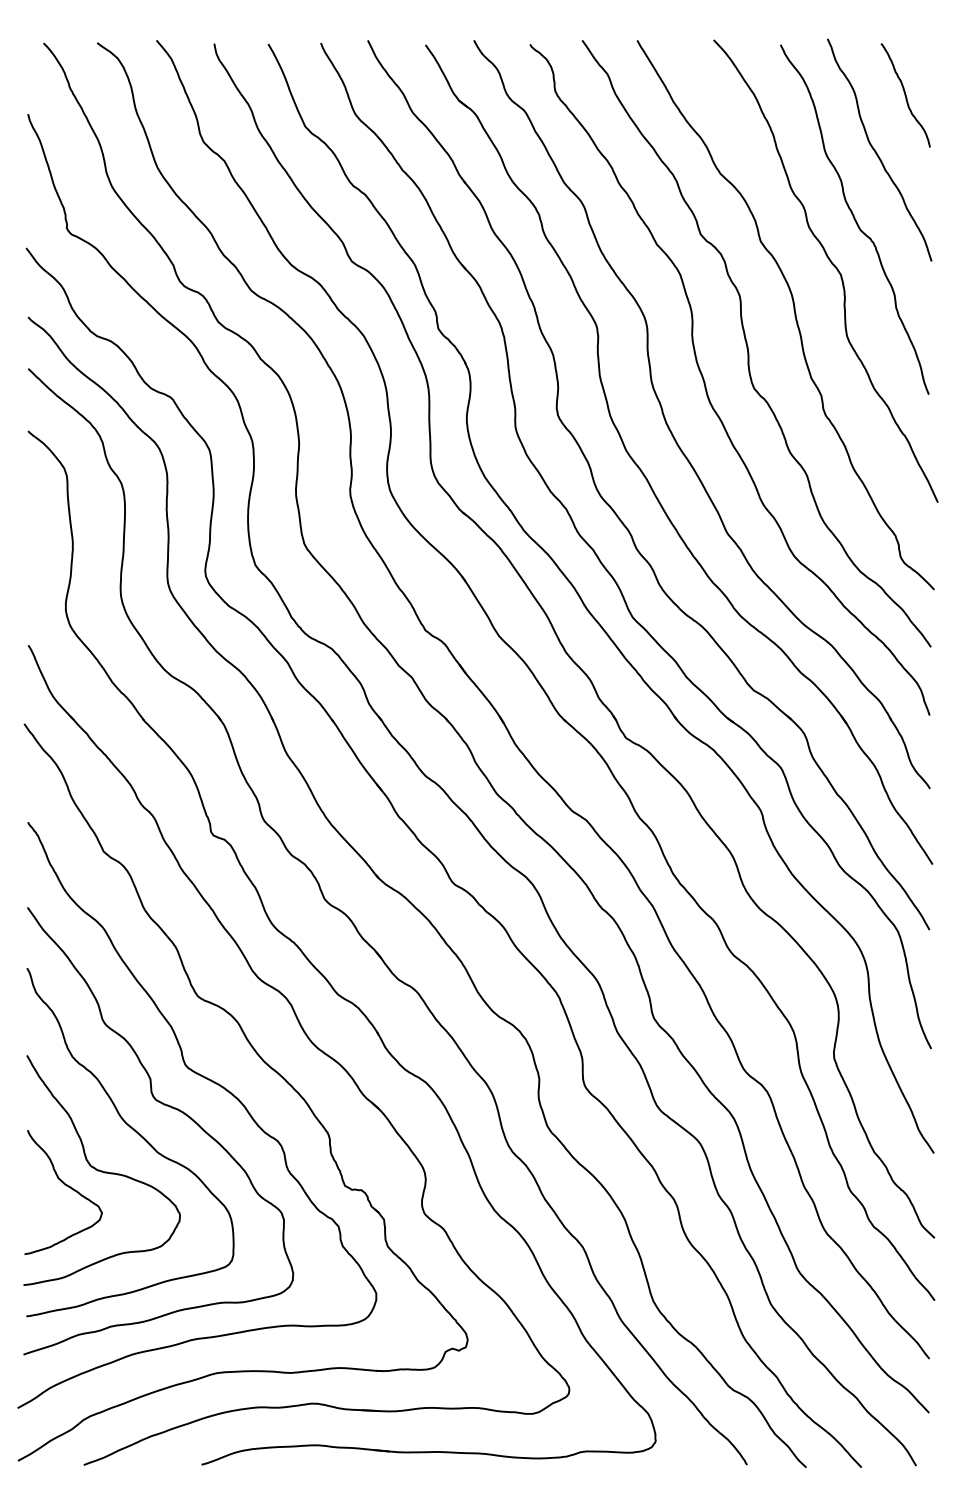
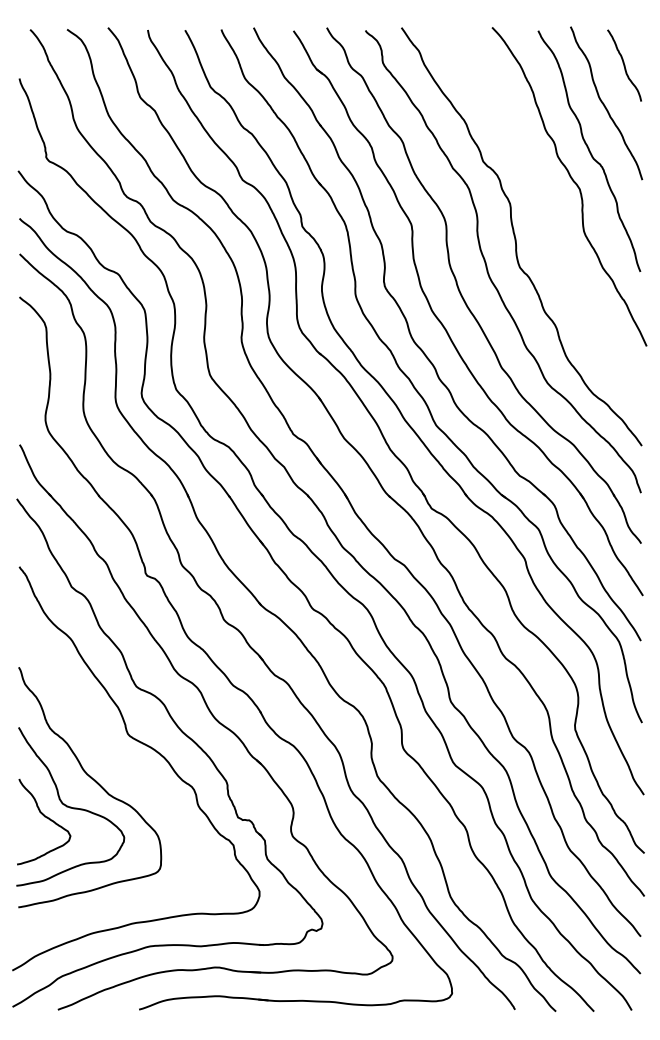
curve: (794, 314) -> (547, 216), removed
curve: (164, 1106) -> (113, 762), removed

